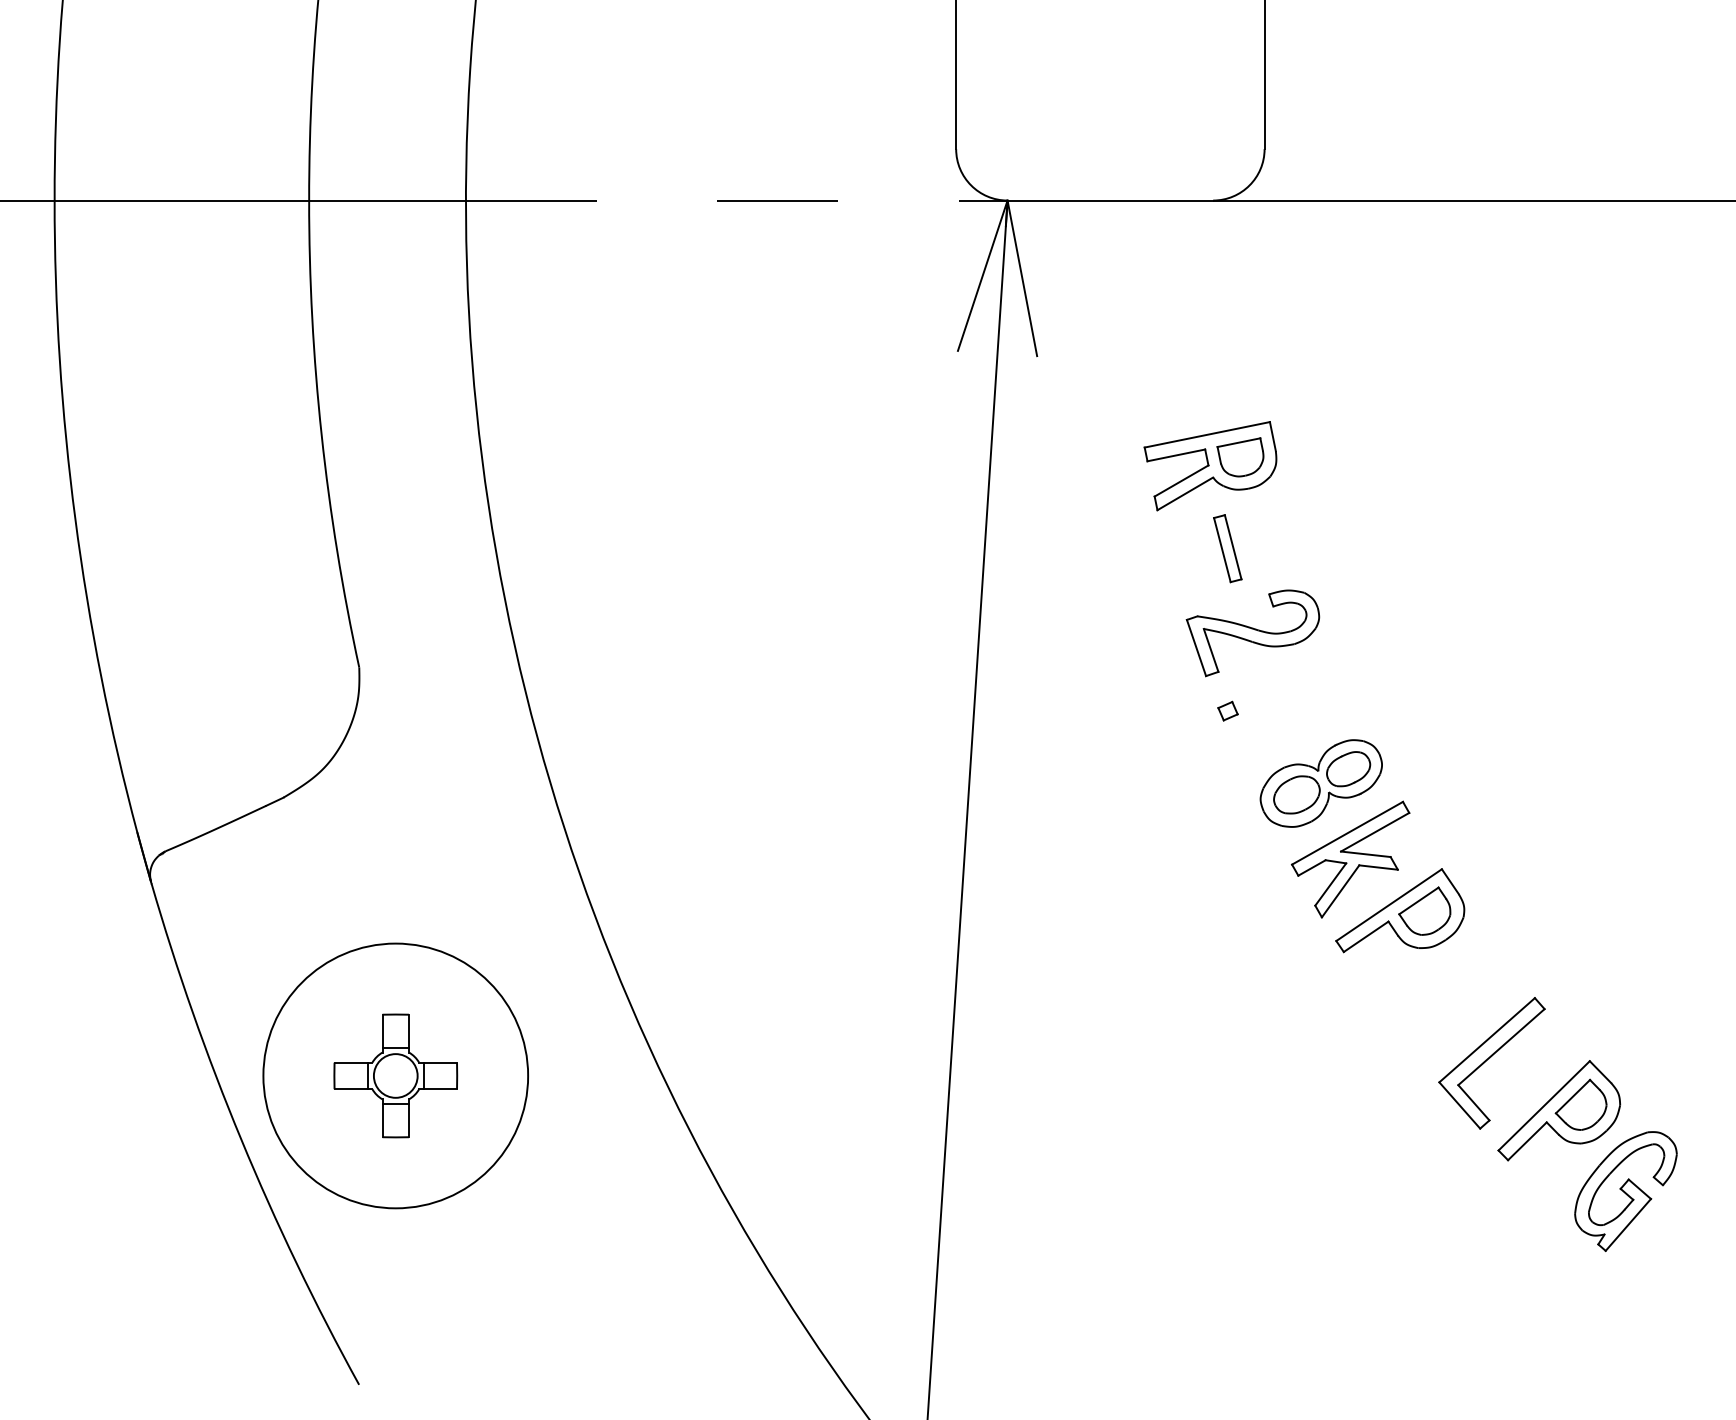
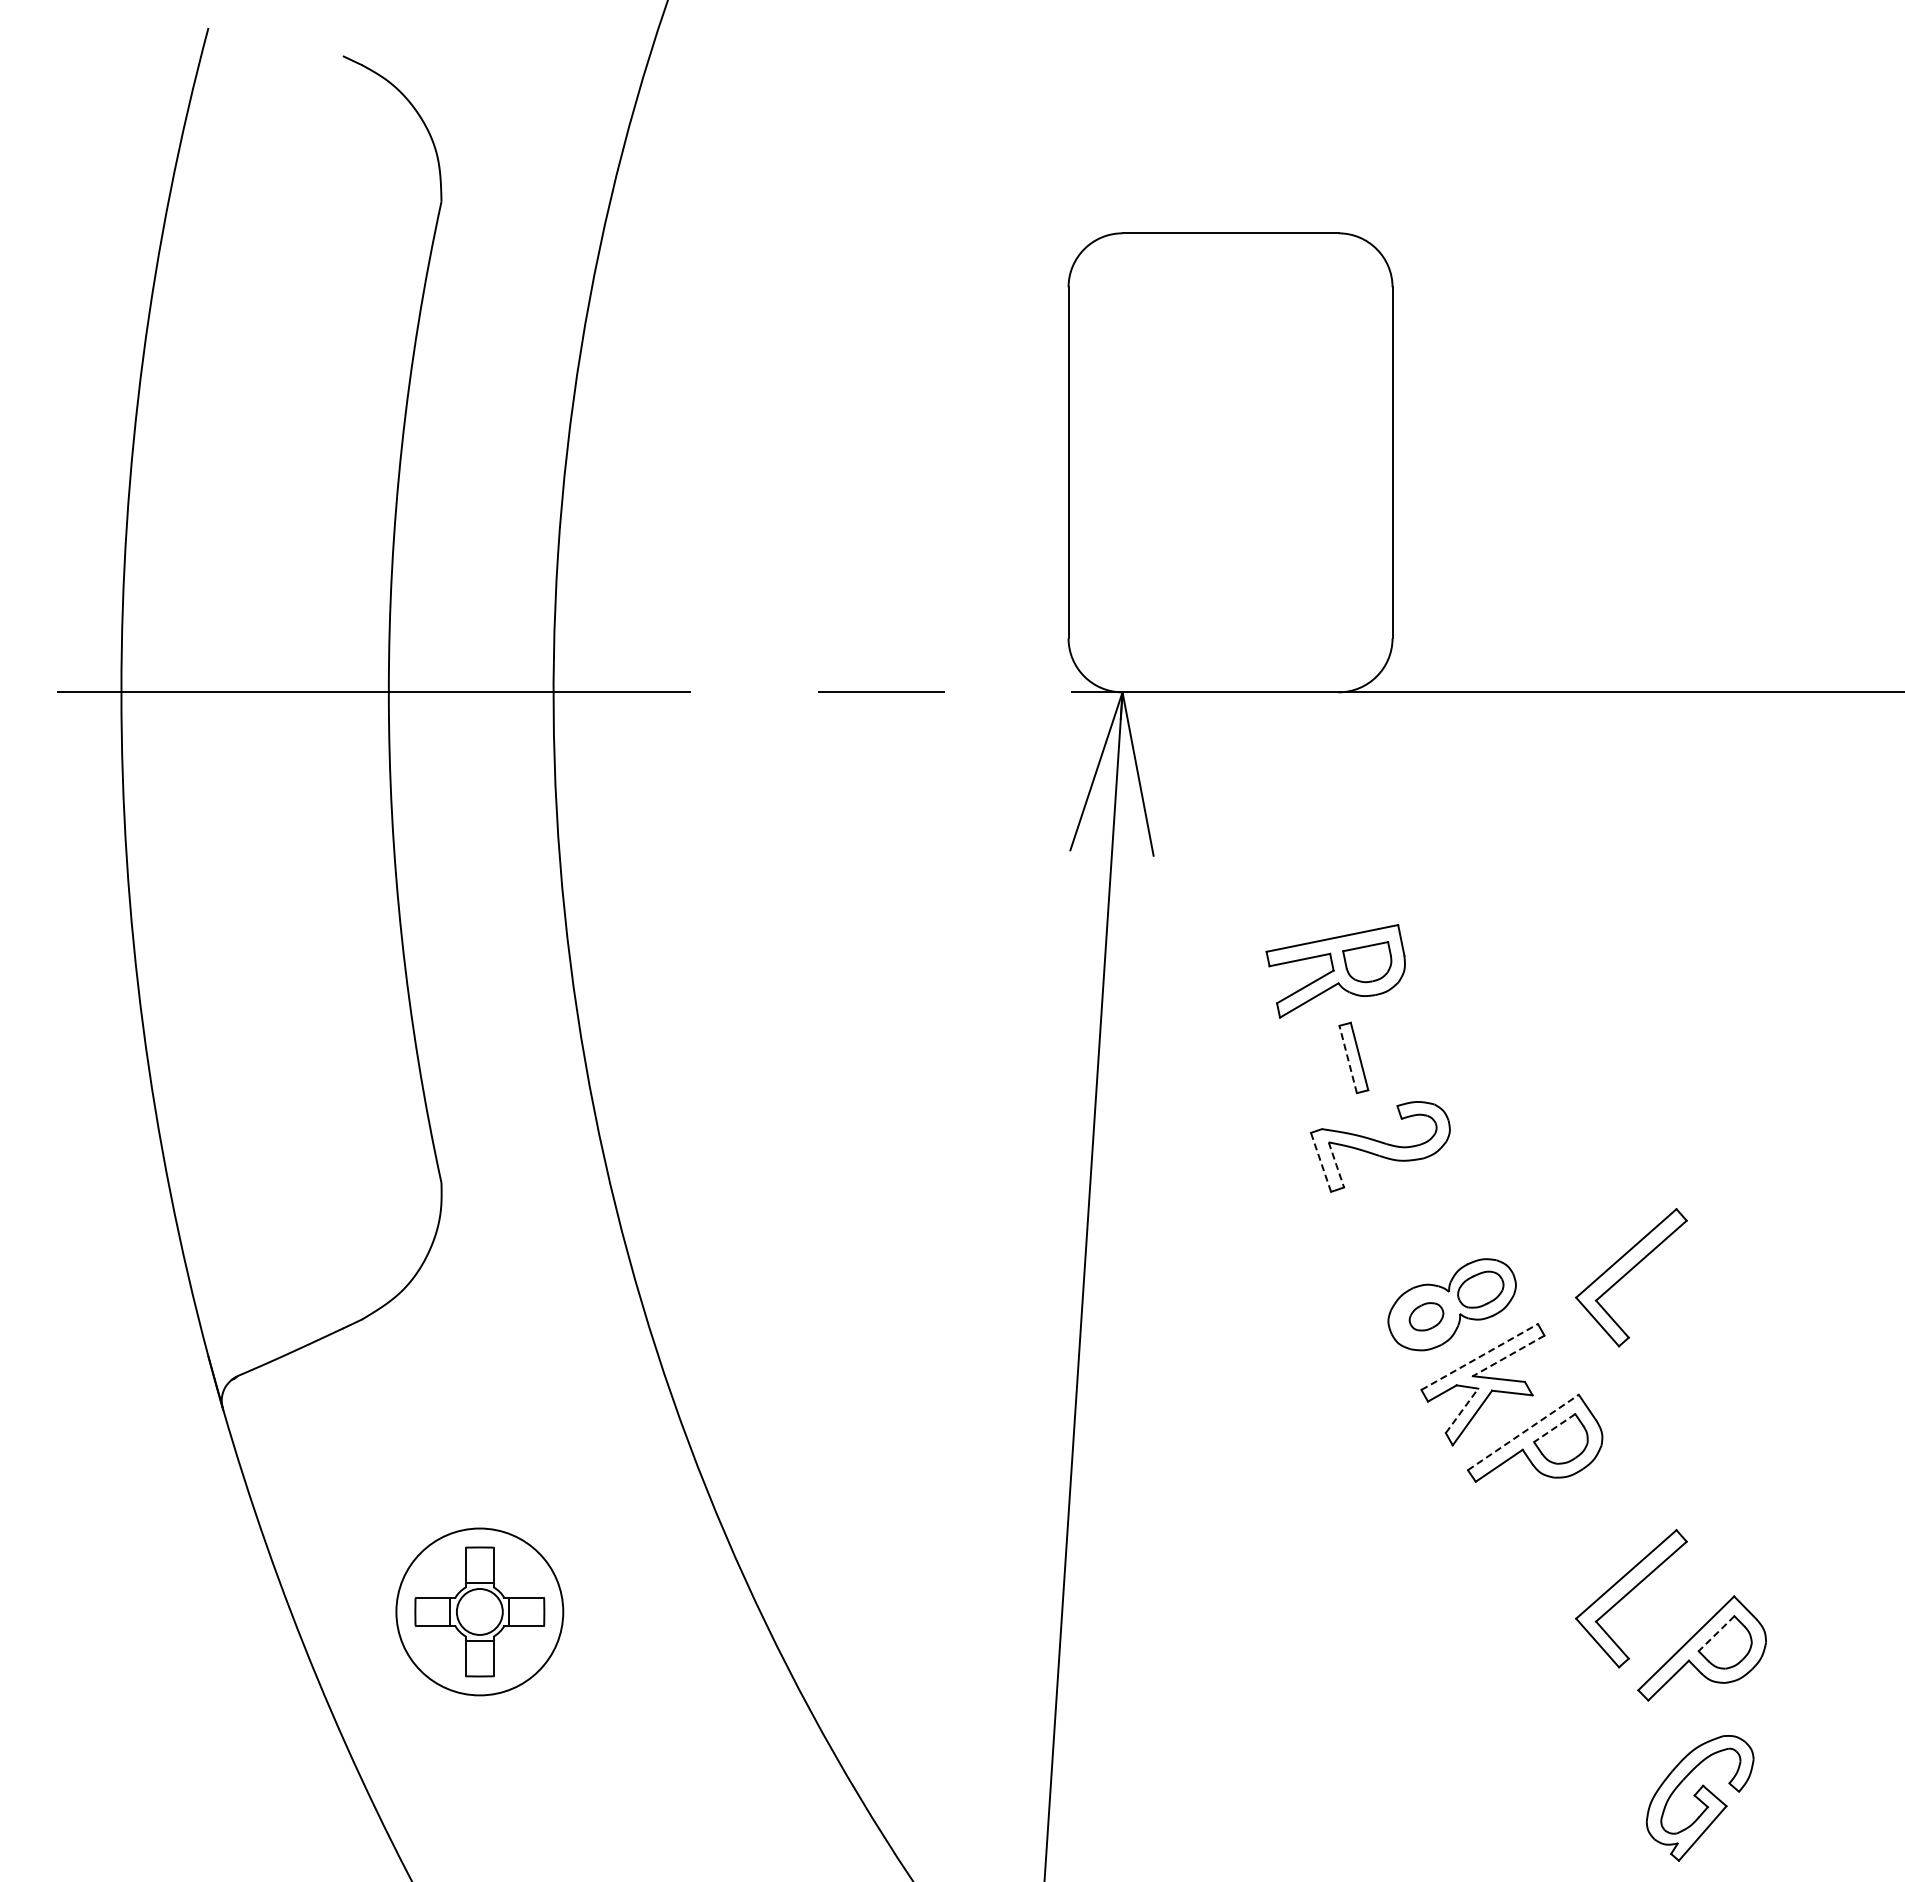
line: (1222, 550) -> (1348, 1059), solid -> dashed
line: (1195, 647) -> (1320, 1161), solid -> dashed
line: (1211, 650) -> (1336, 1164), solid -> dashed
part: (1228, 710) -> (1354, 1228), removed
part: (1492, 757) -> (1631, 1277), added
part: (1296, 794) -> (1426, 1316), size x0.7
line: (1374, 832) -> (1508, 1356), solid -> dashed
line: (1347, 833) -> (1479, 1357), solid -> dashed
line: (1331, 884) -> (1462, 1410), solid -> dashed
line: (1418, 901) -> (1554, 1428), solid -> dashed
line: (1389, 905) -> (1523, 1432), solid -> dashed
circle: (395, 1075) -> (479, 1611), size x0.6
line: (1572, 1097) -> (1716, 1634), solid -> dashed
part: (1625, 1191) -> (1699, 1798), moved

